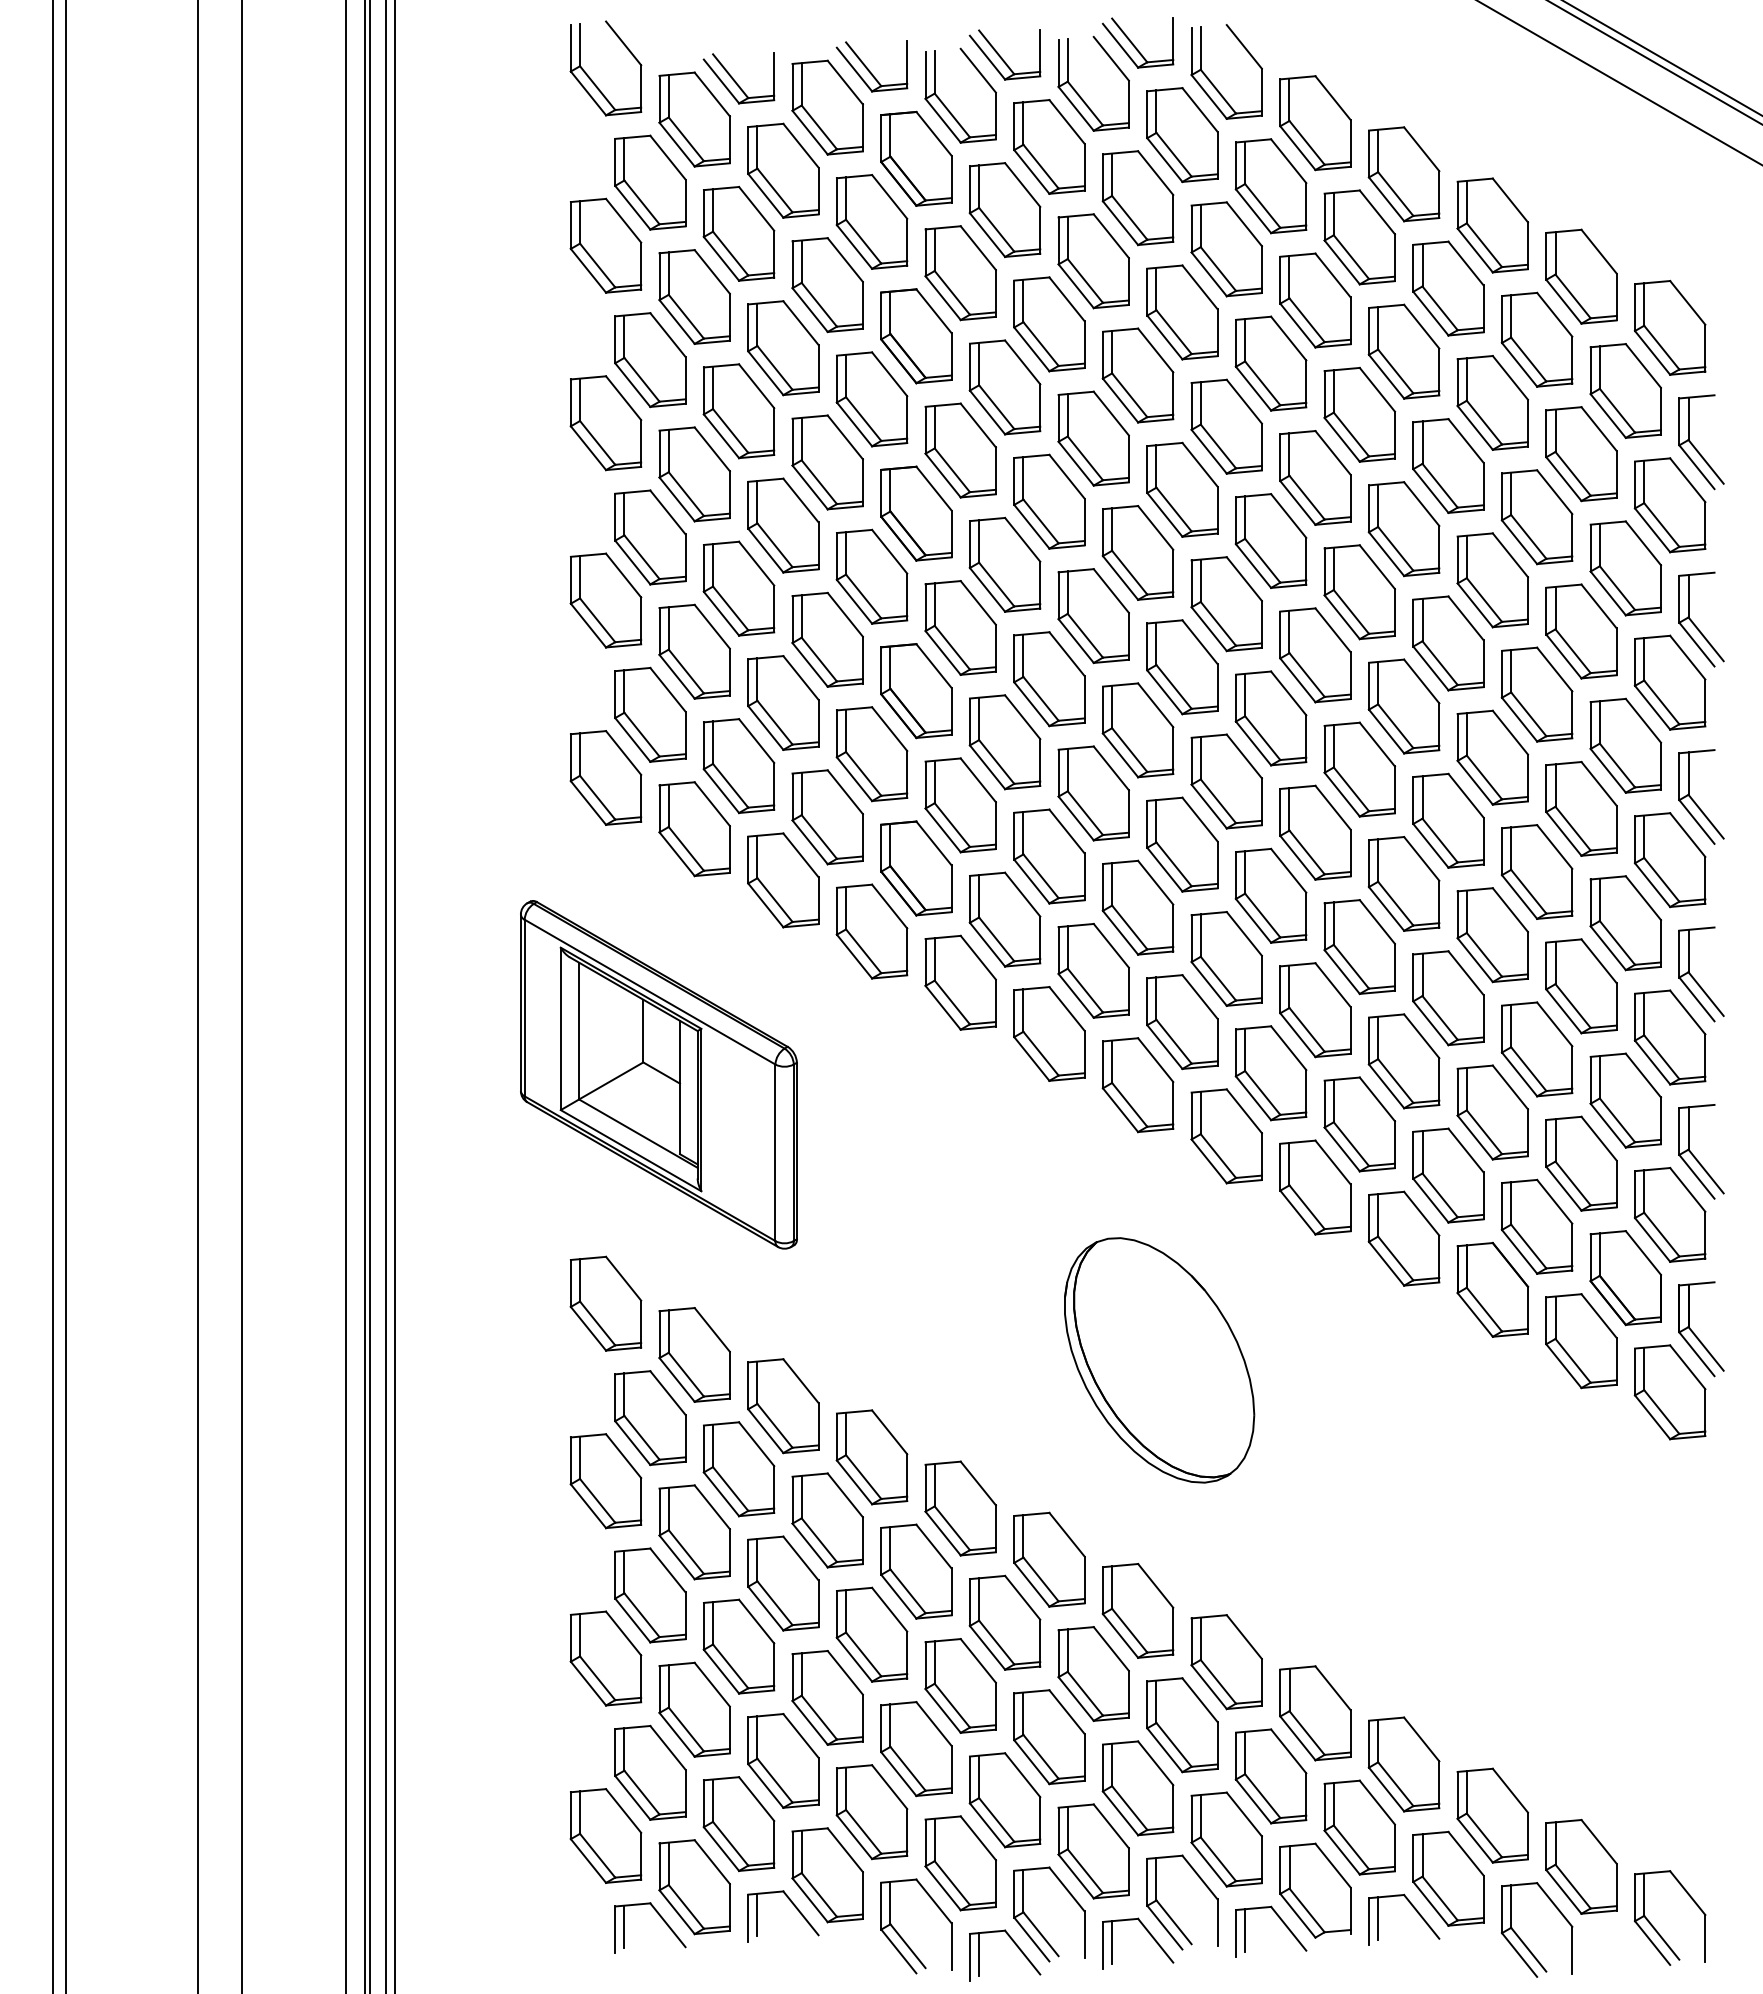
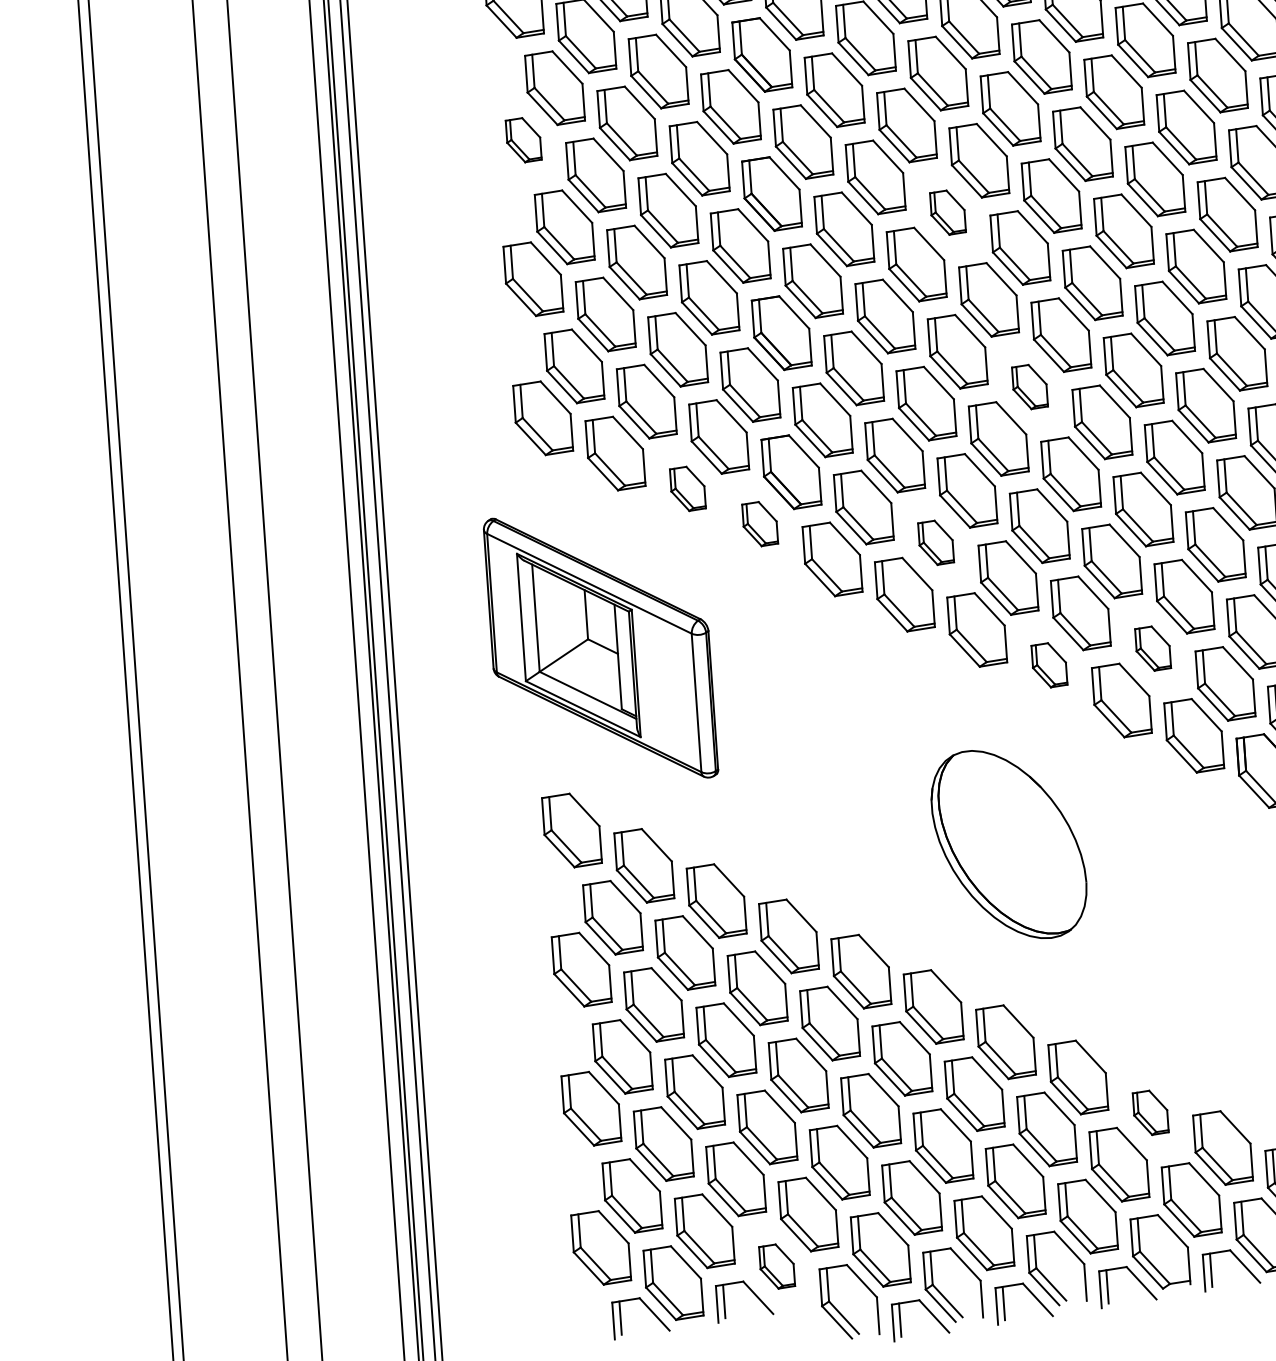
part: (605, 423) -> (523, 140), size x0.6
part: (1137, 552) -> (947, 212), size x0.6
part: (1226, 781) -> (1029, 387), size x0.6
part: (783, 880) -> (687, 488), size x0.6
part: (871, 931) -> (759, 524), size x0.6
part: (1093, 970) -> (935, 542), size x0.6
part: (1359, 1124) -> (1152, 648), size x0.6
part: (1226, 1136) -> (1049, 665), size x0.6
part: (1315, 1713) -> (1150, 1112), size x0.6
part: (827, 1875) -> (777, 1266), size x0.6

